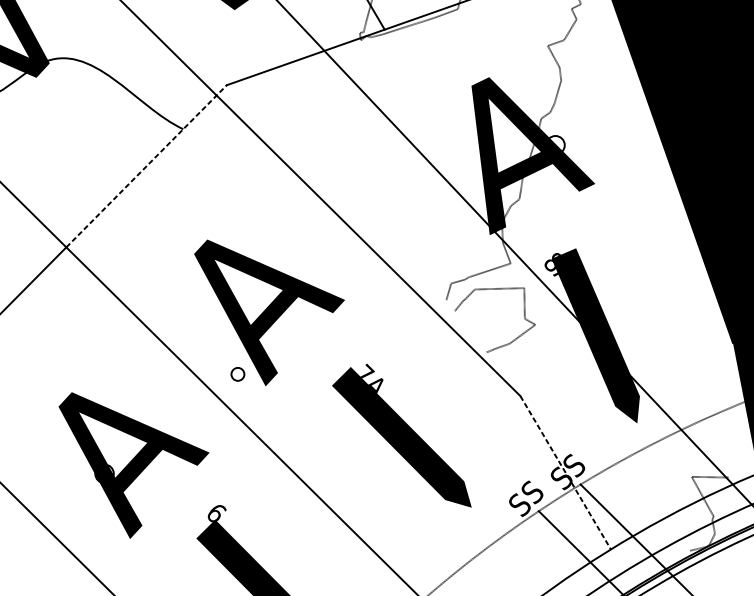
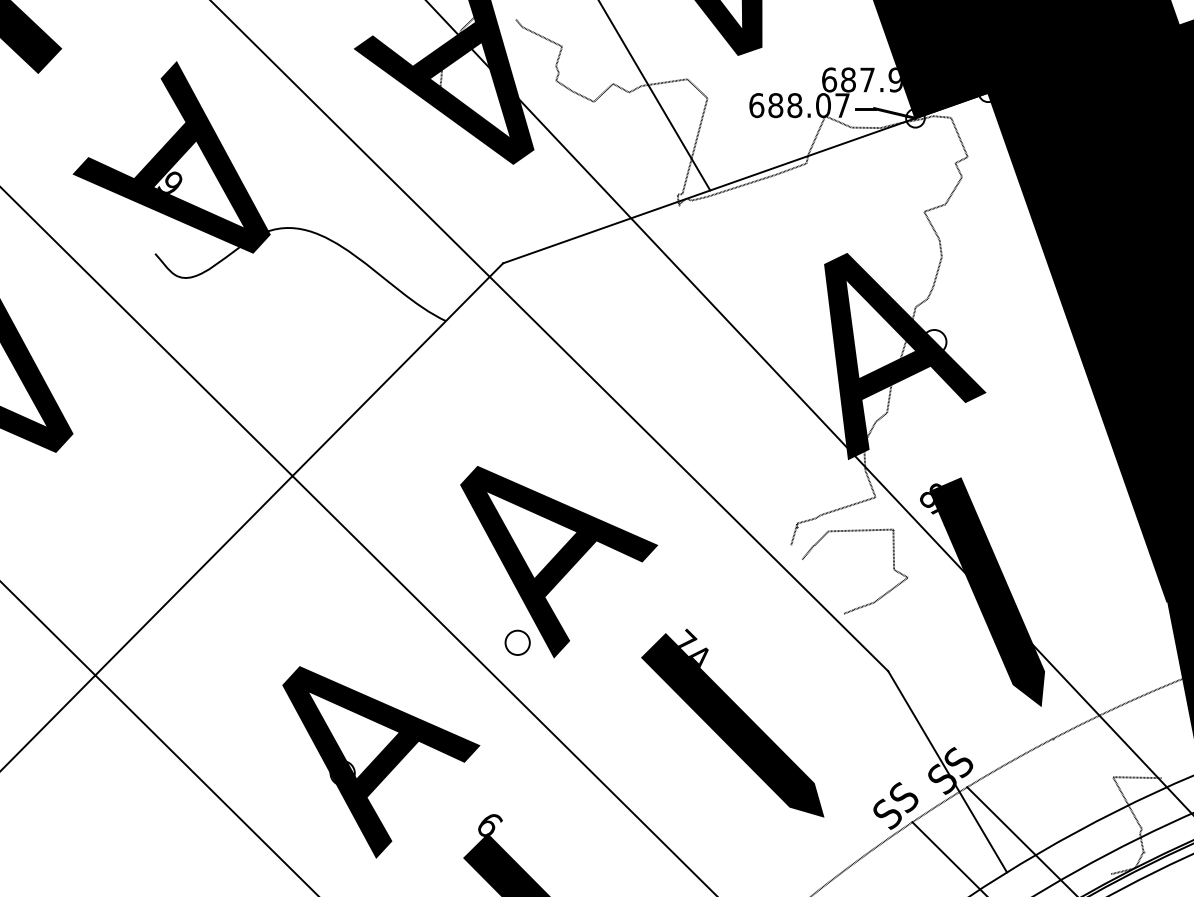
line: (146, 166) -> (397, 369), dashed -> solid
circle: (237, 374) -> (517, 642), size x1.43
line: (565, 472) -> (947, 771), dashed -> solid

